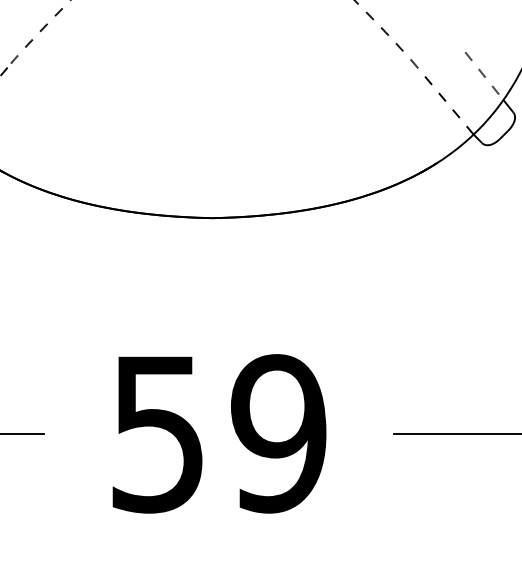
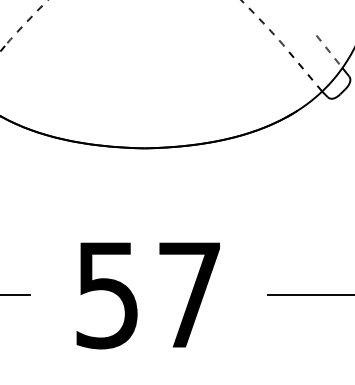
text: (278, 432) -> (189, 294), 59 -> 57

